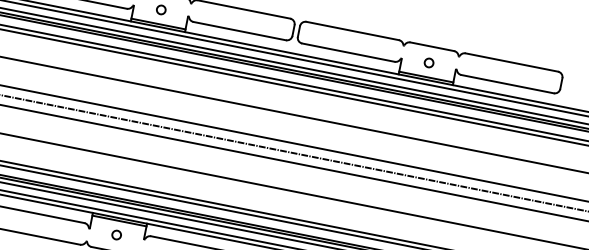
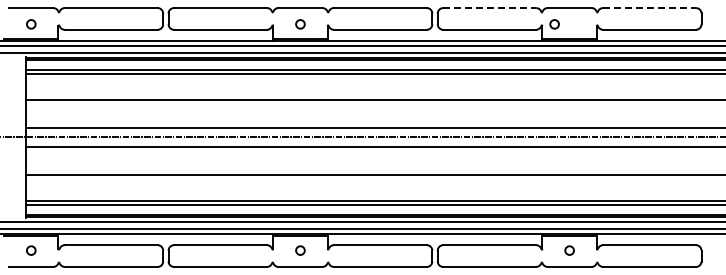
line: (353, 31) -> (490, 8), solid -> dashed
circle: (428, 63) -> (554, 24), moved
line: (512, 63) -> (650, 8), solid -> dashed

